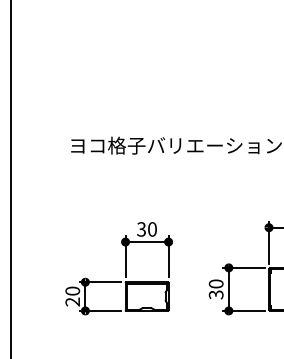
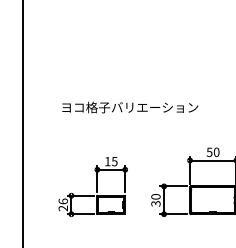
text: (147, 229) -> (111, 161), 30 -> 15
text: (71, 291) -> (62, 201), 20 -> 26

